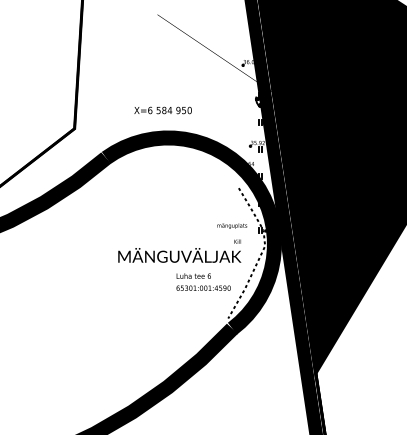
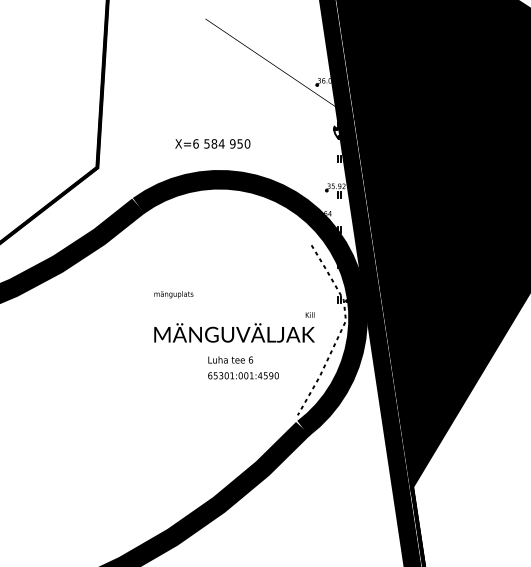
text: (232, 225) -> (174, 293), moved
text: (203, 281) -> (243, 366), moved

